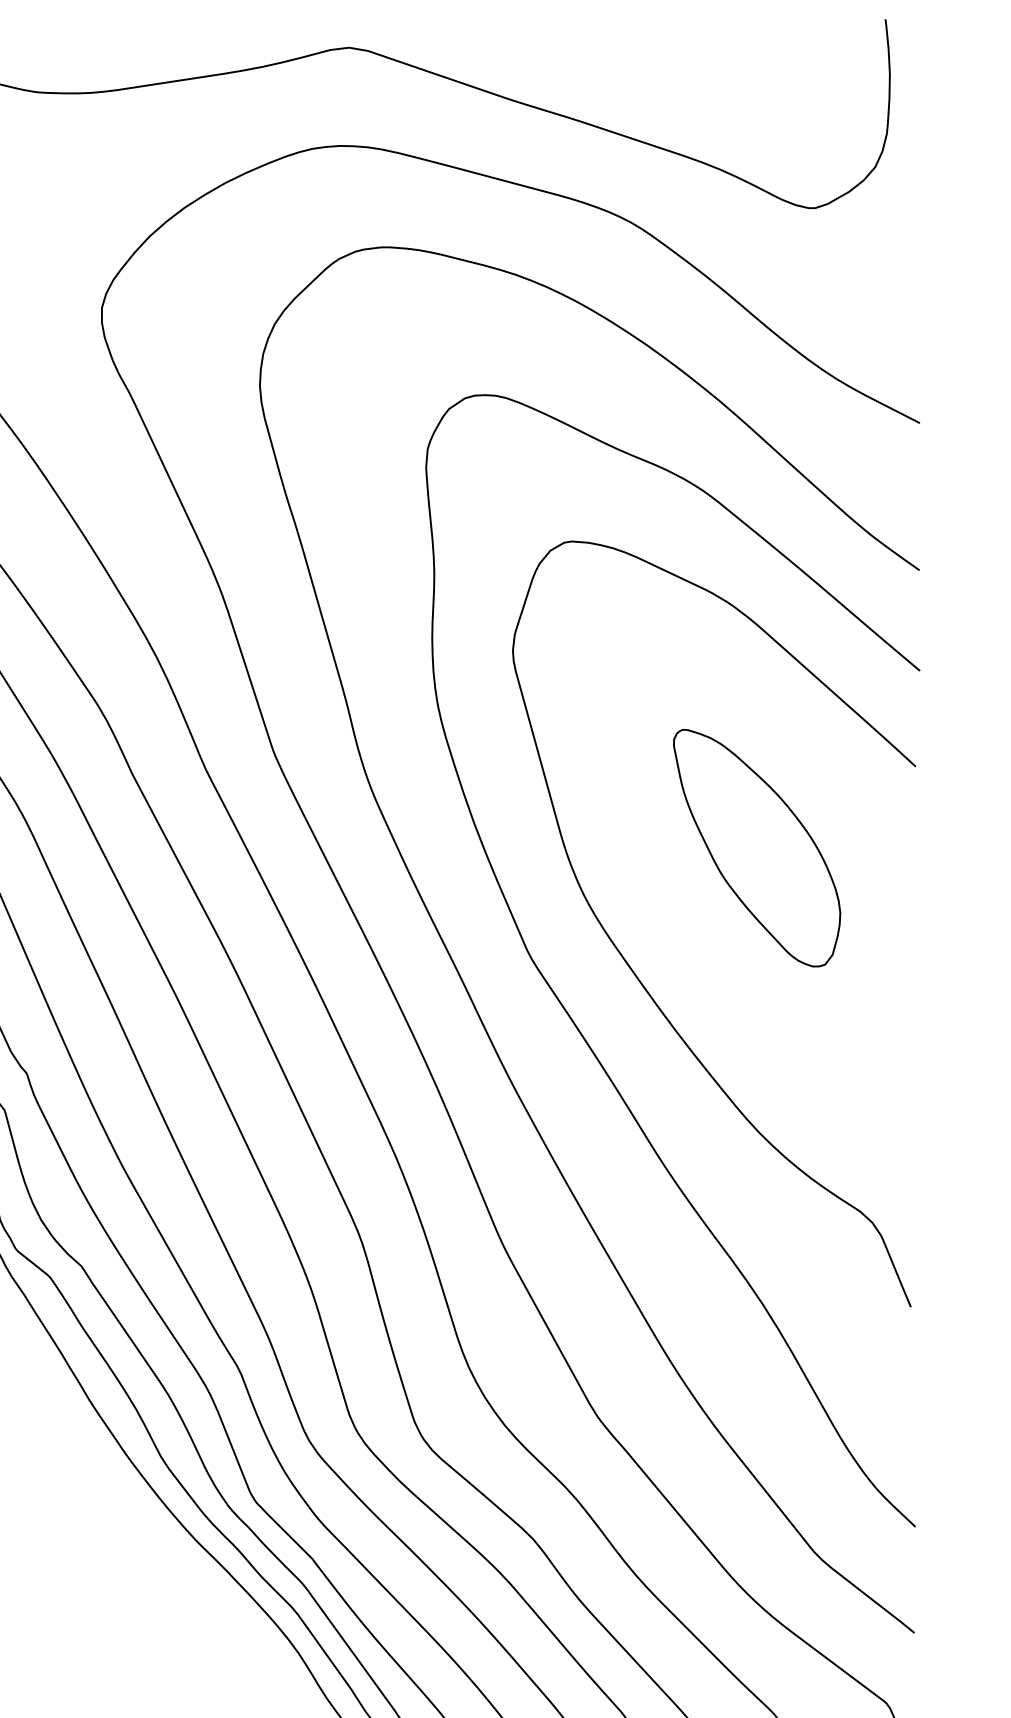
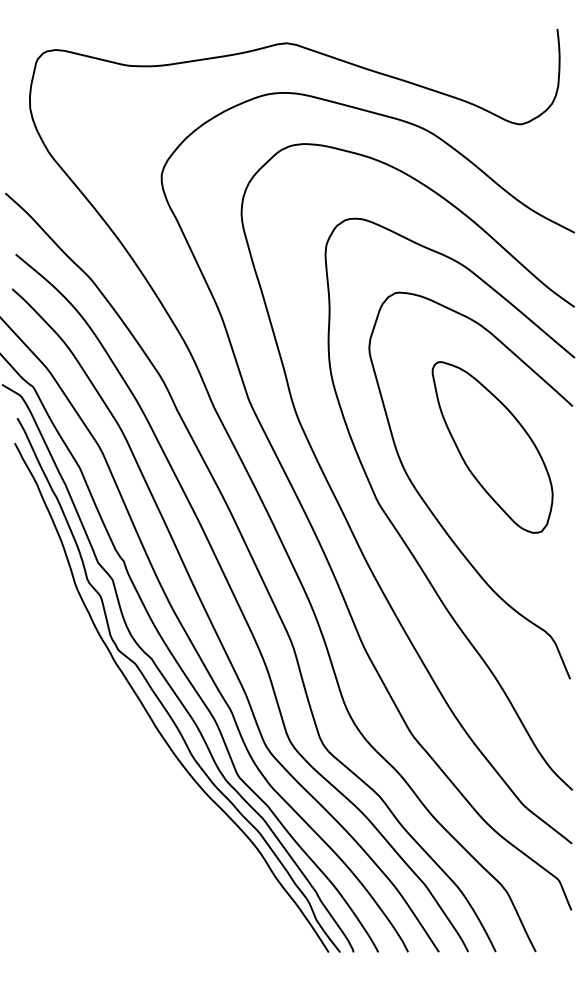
part: (756, 848) -> (492, 447), size x1.43

